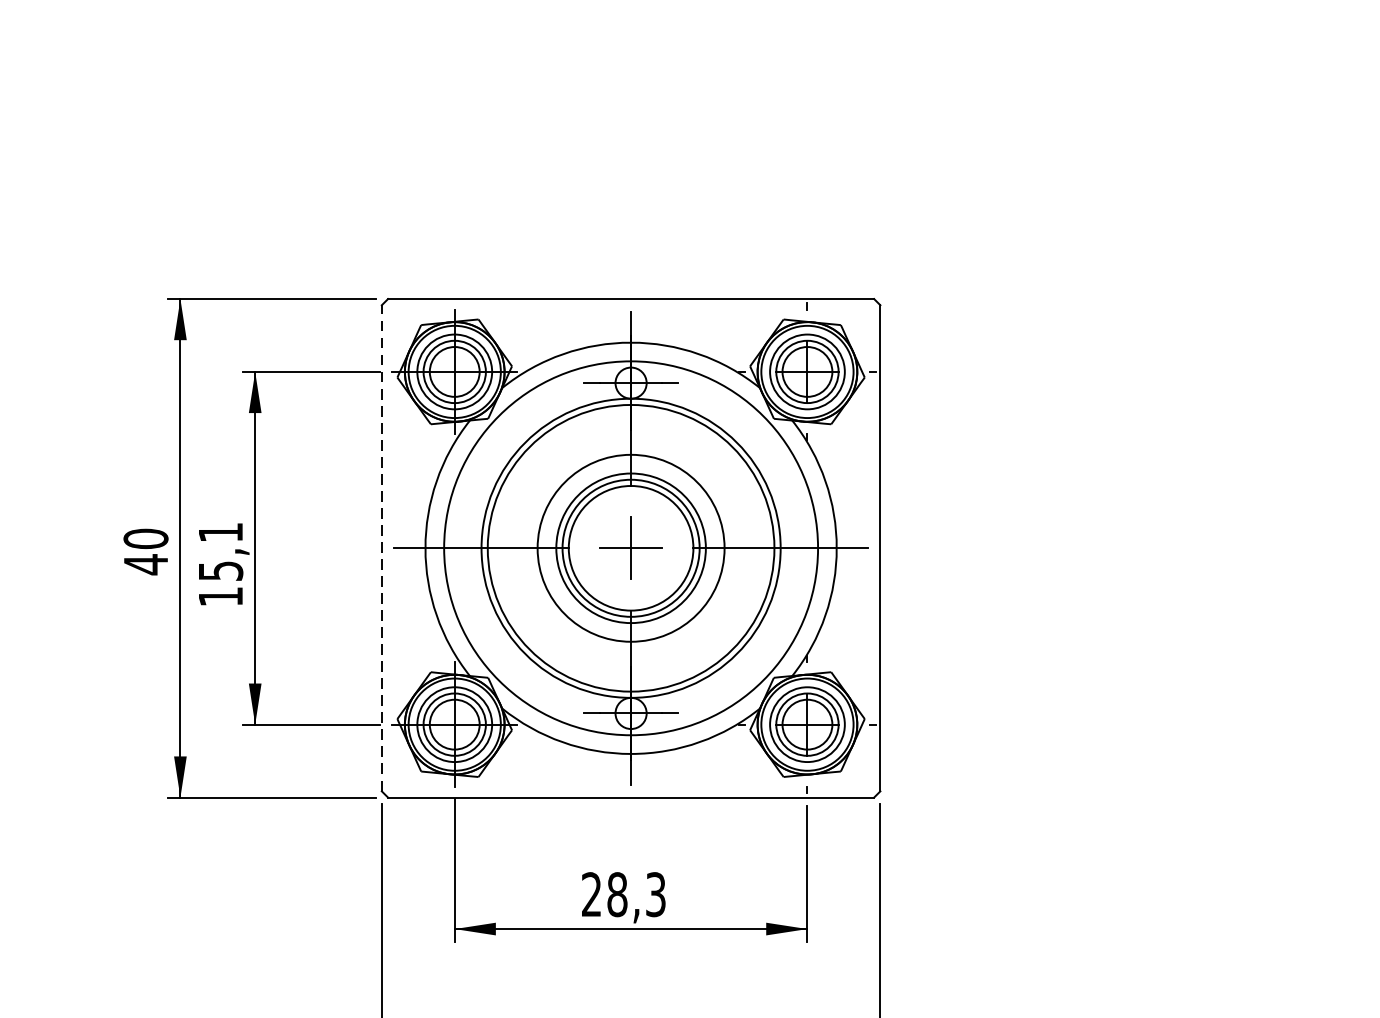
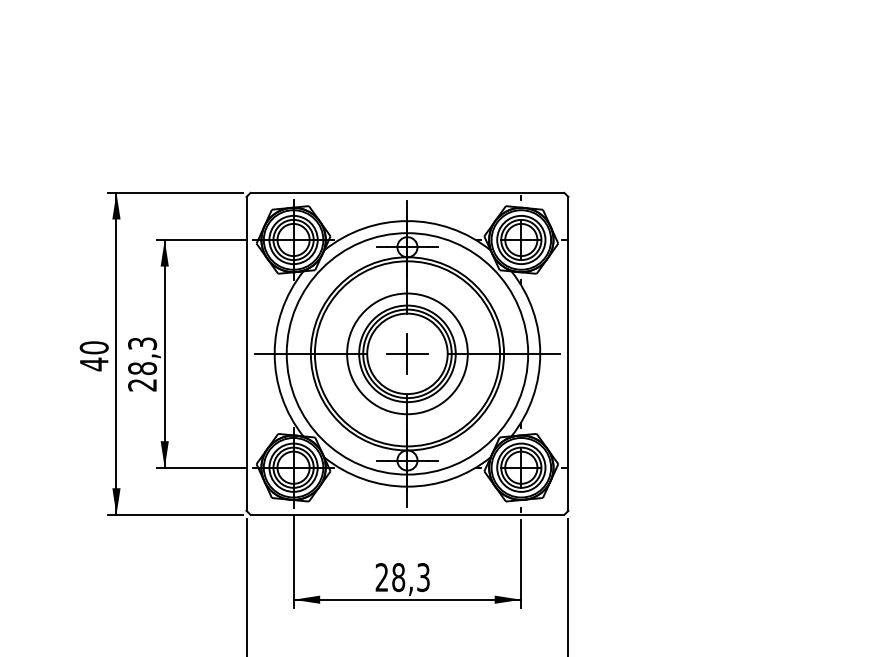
line: (381, 547) -> (246, 353), dashed -> solid
text: (220, 564) -> (142, 364), 15,1 -> 28,3

